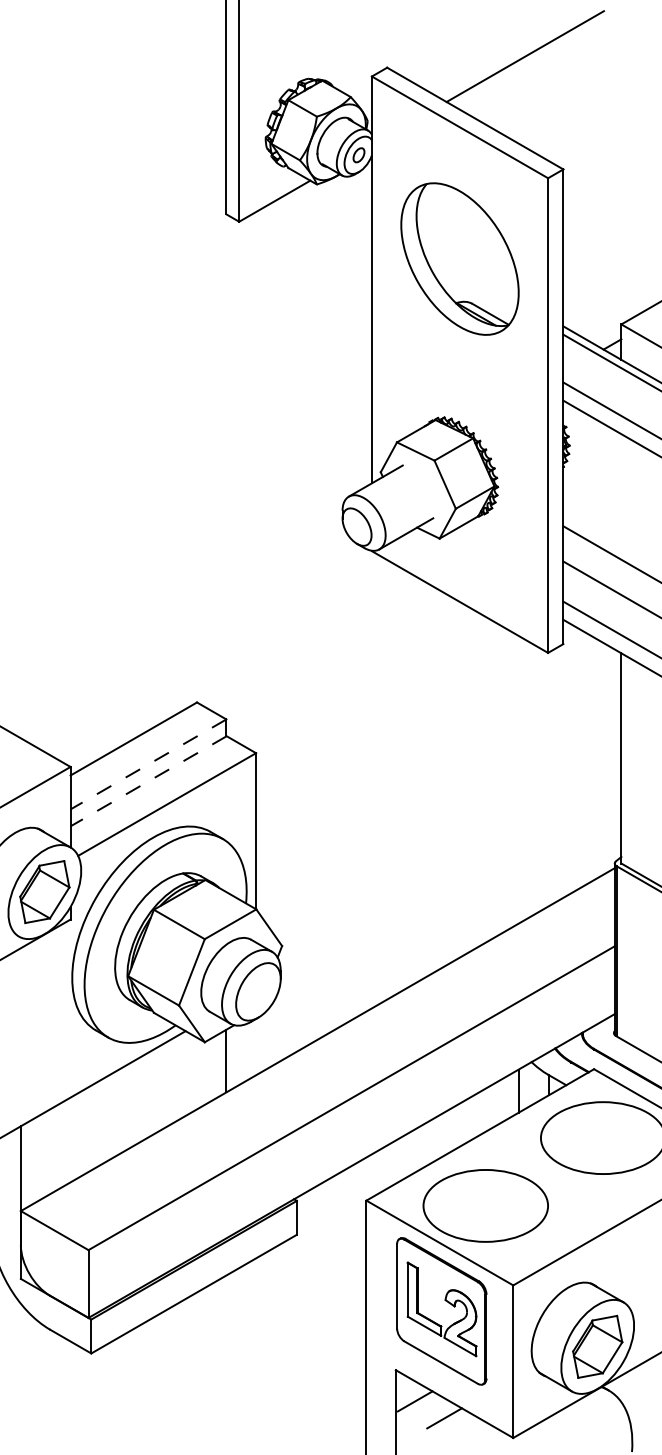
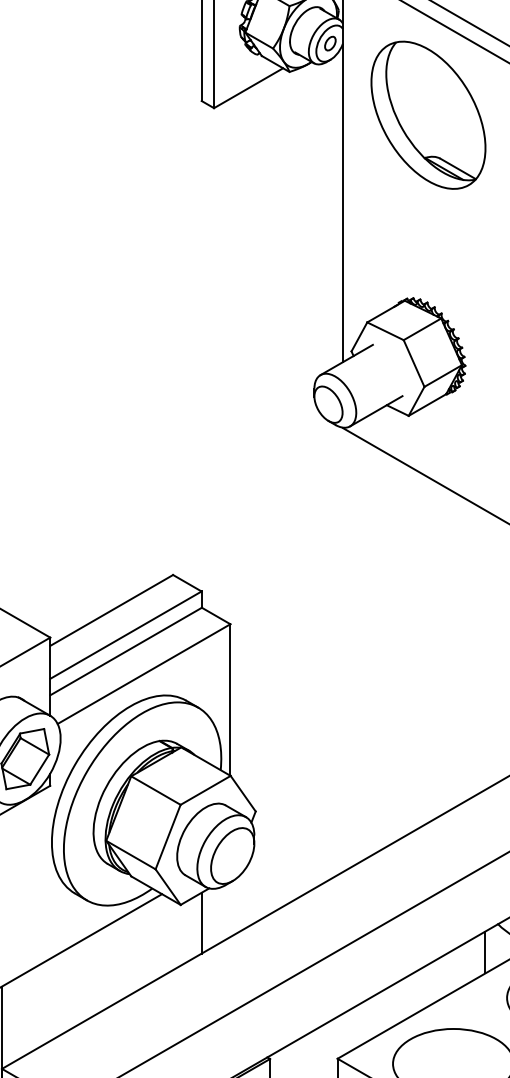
part: (459, 258) -> (427, 114), moved
line: (148, 764) -> (125, 635), dashed -> solid
line: (148, 781) -> (125, 651), dashed -> solid

